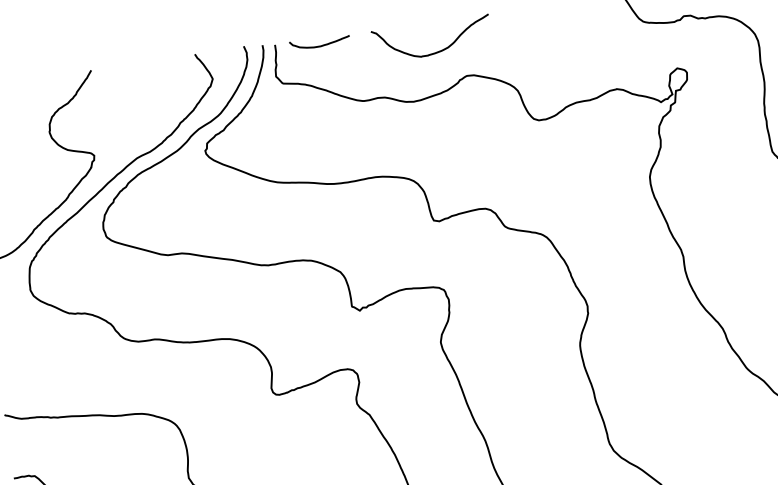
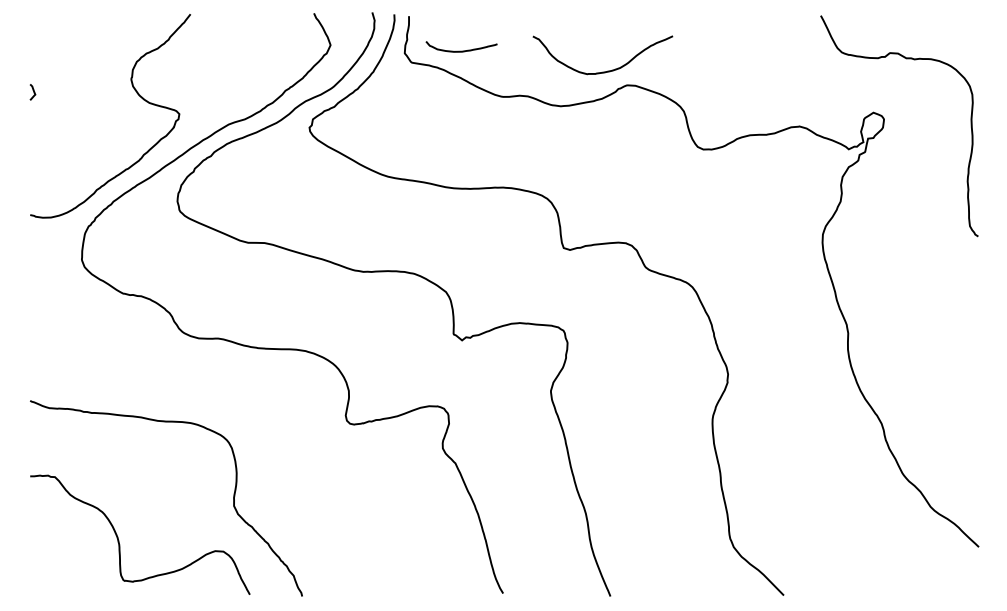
curve: (320, 45) -> (461, 50), moved
curve: (437, 51) -> (607, 70), moved

